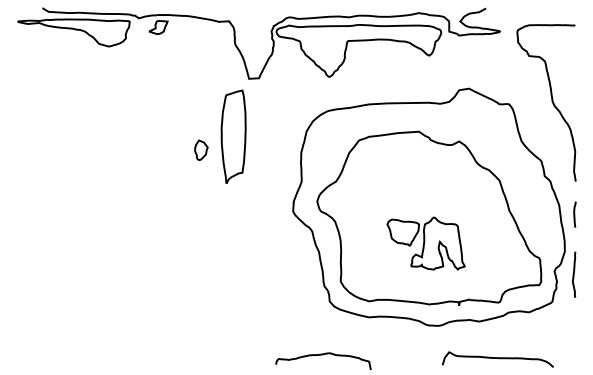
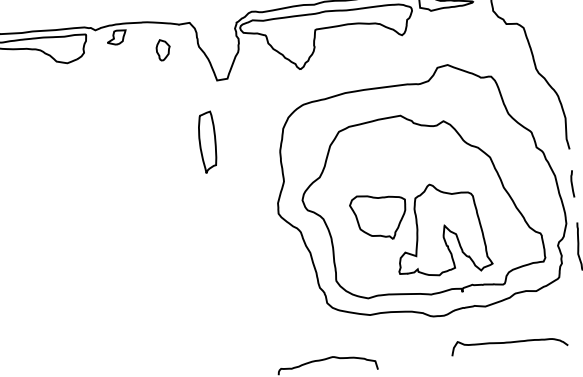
part: (233, 135) -> (207, 141), size x0.62
part: (201, 149) -> (163, 49), moved
part: (425, 243) -> (420, 231), size x1.67

